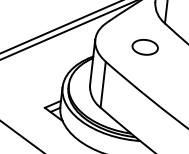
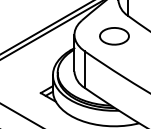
part: (145, 47) -> (114, 36), size x1.43

